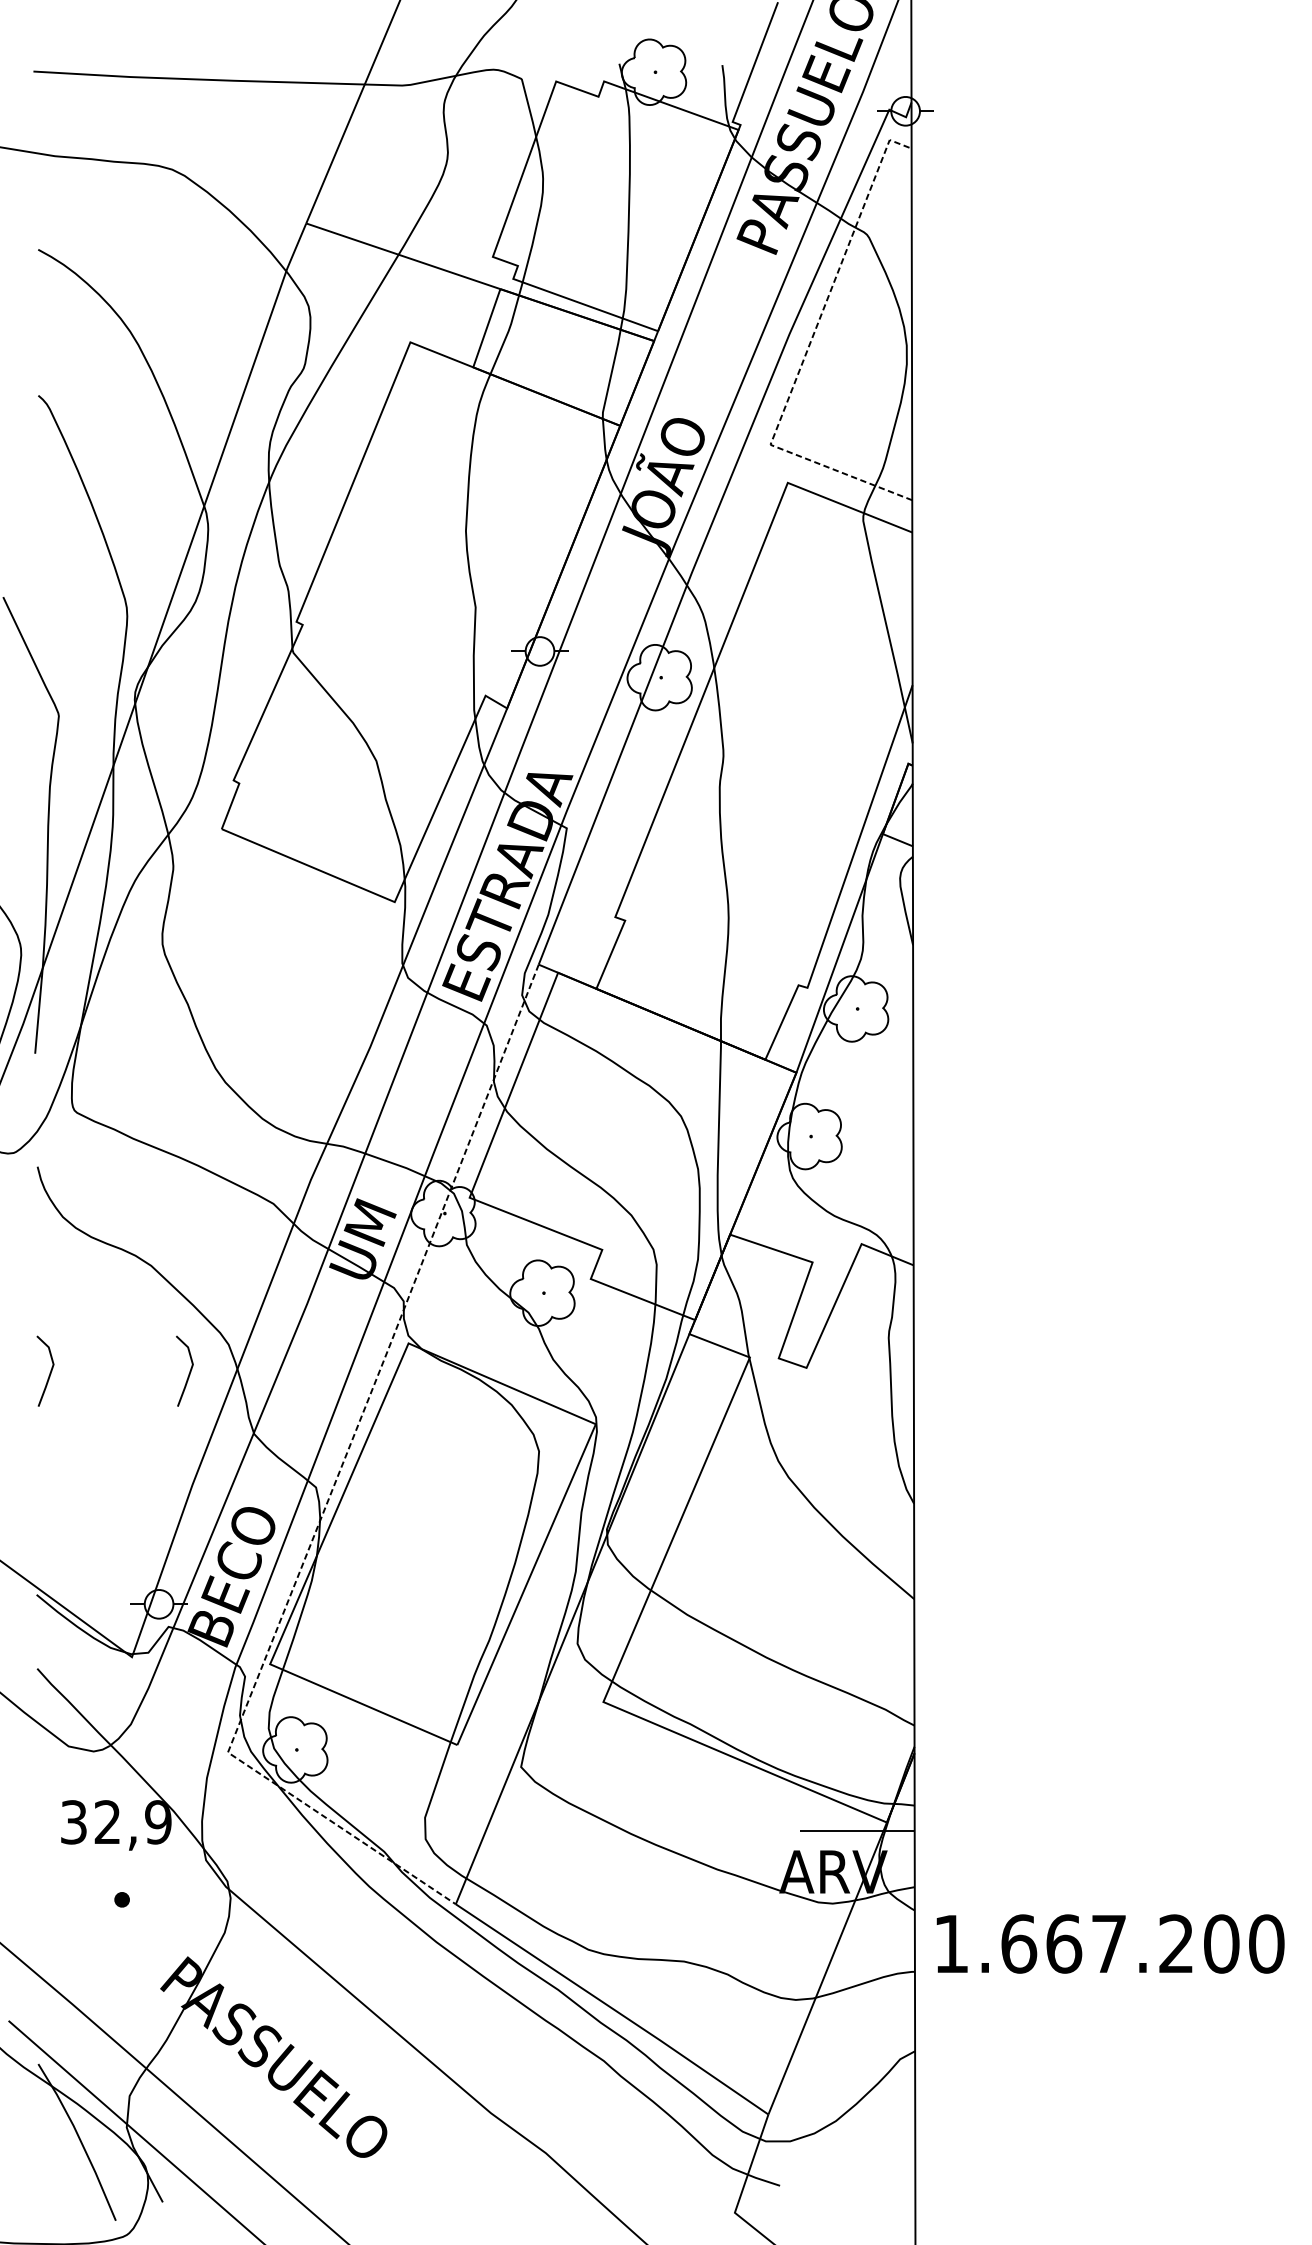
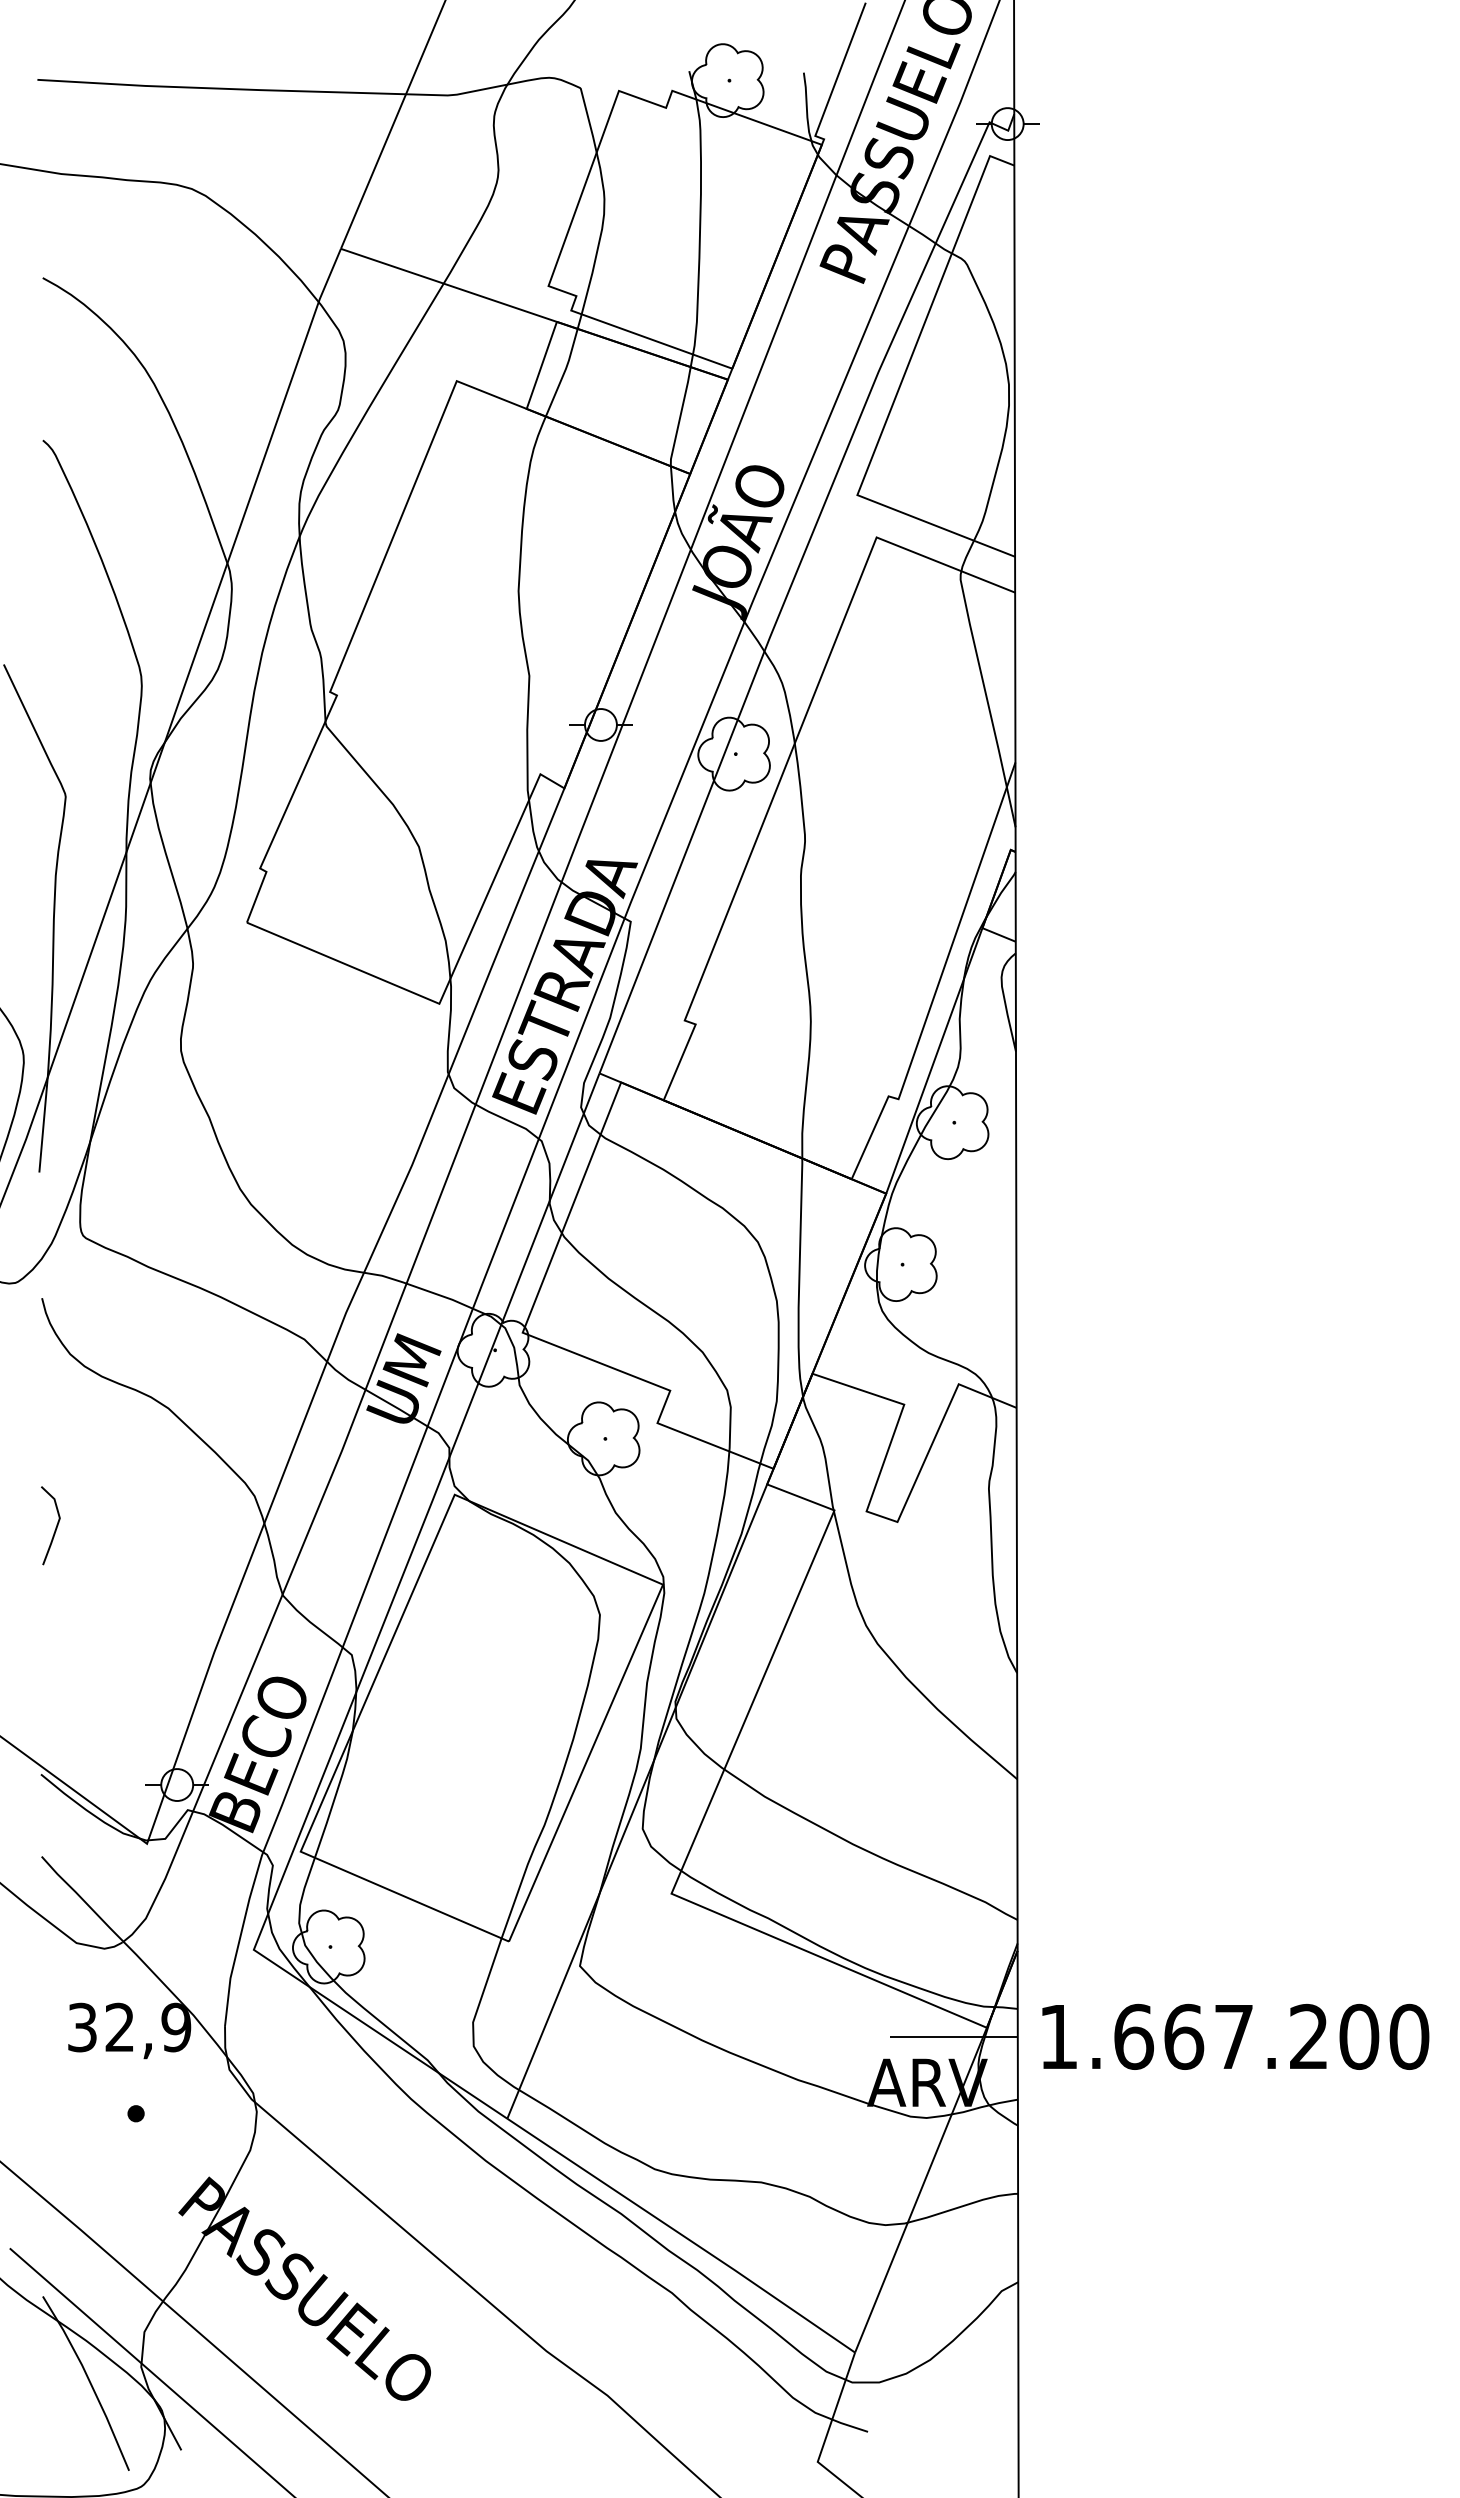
line: (806, 352) -> (897, 392), dashed -> solid
line: (189, 1372) -> (210, 1527), removed
line: (333, 1486) -> (371, 1653), dashed -> solid
text: (1110, 1943) -> (1235, 2036), moved

